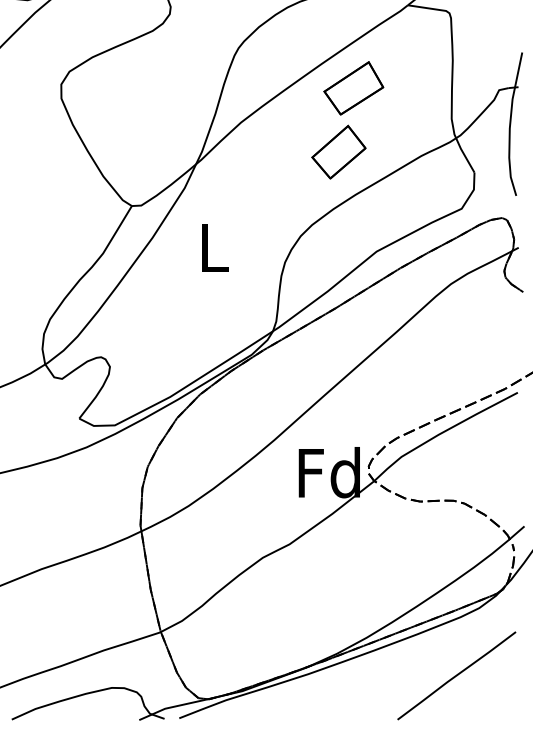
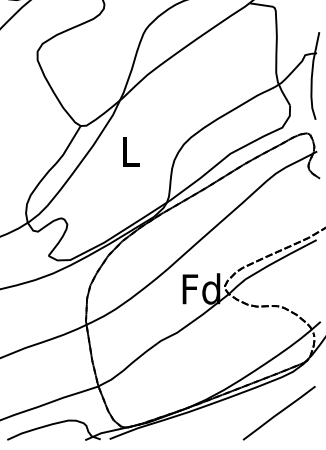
part: (347, 120) -> (212, 73), removed

